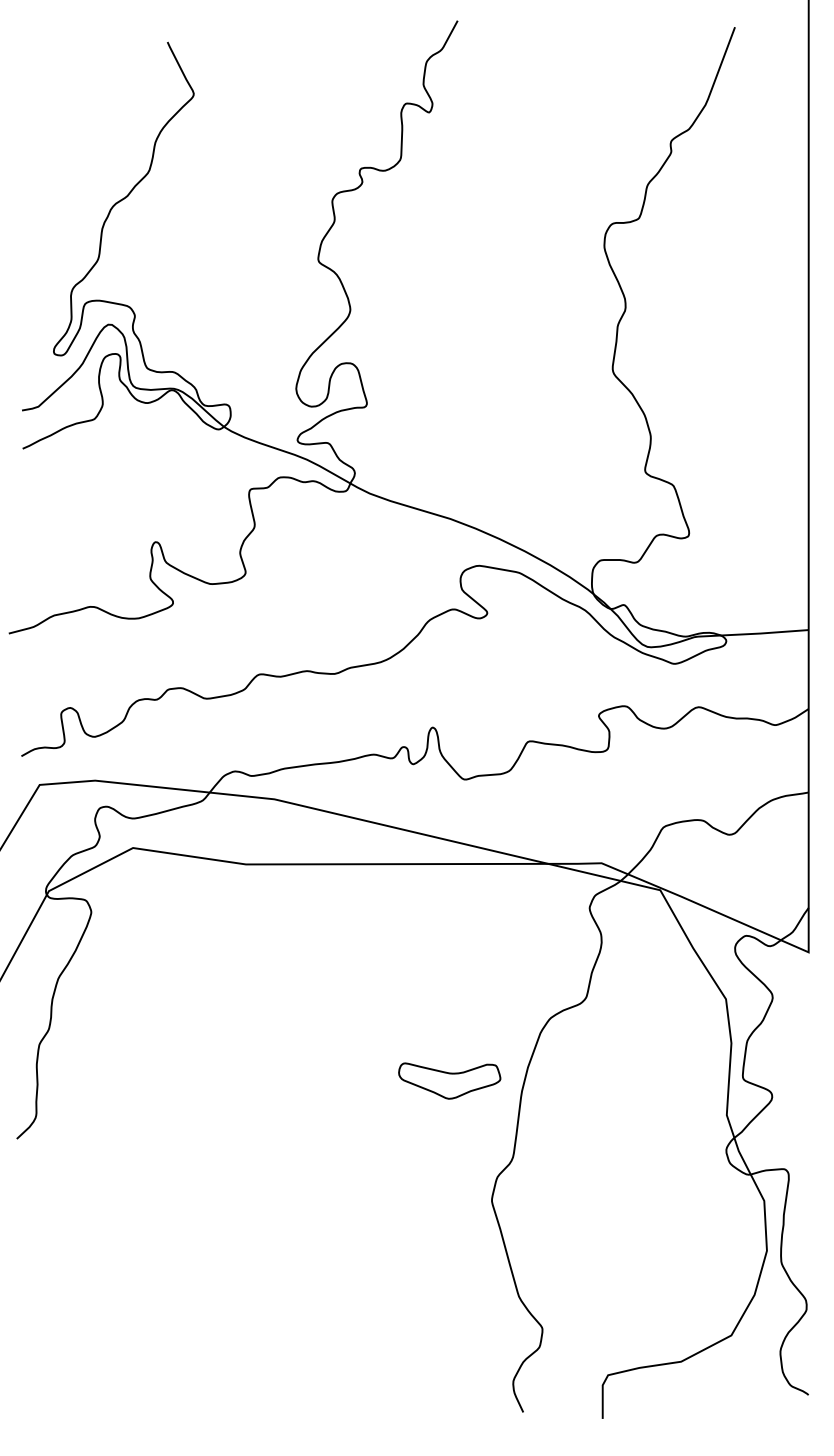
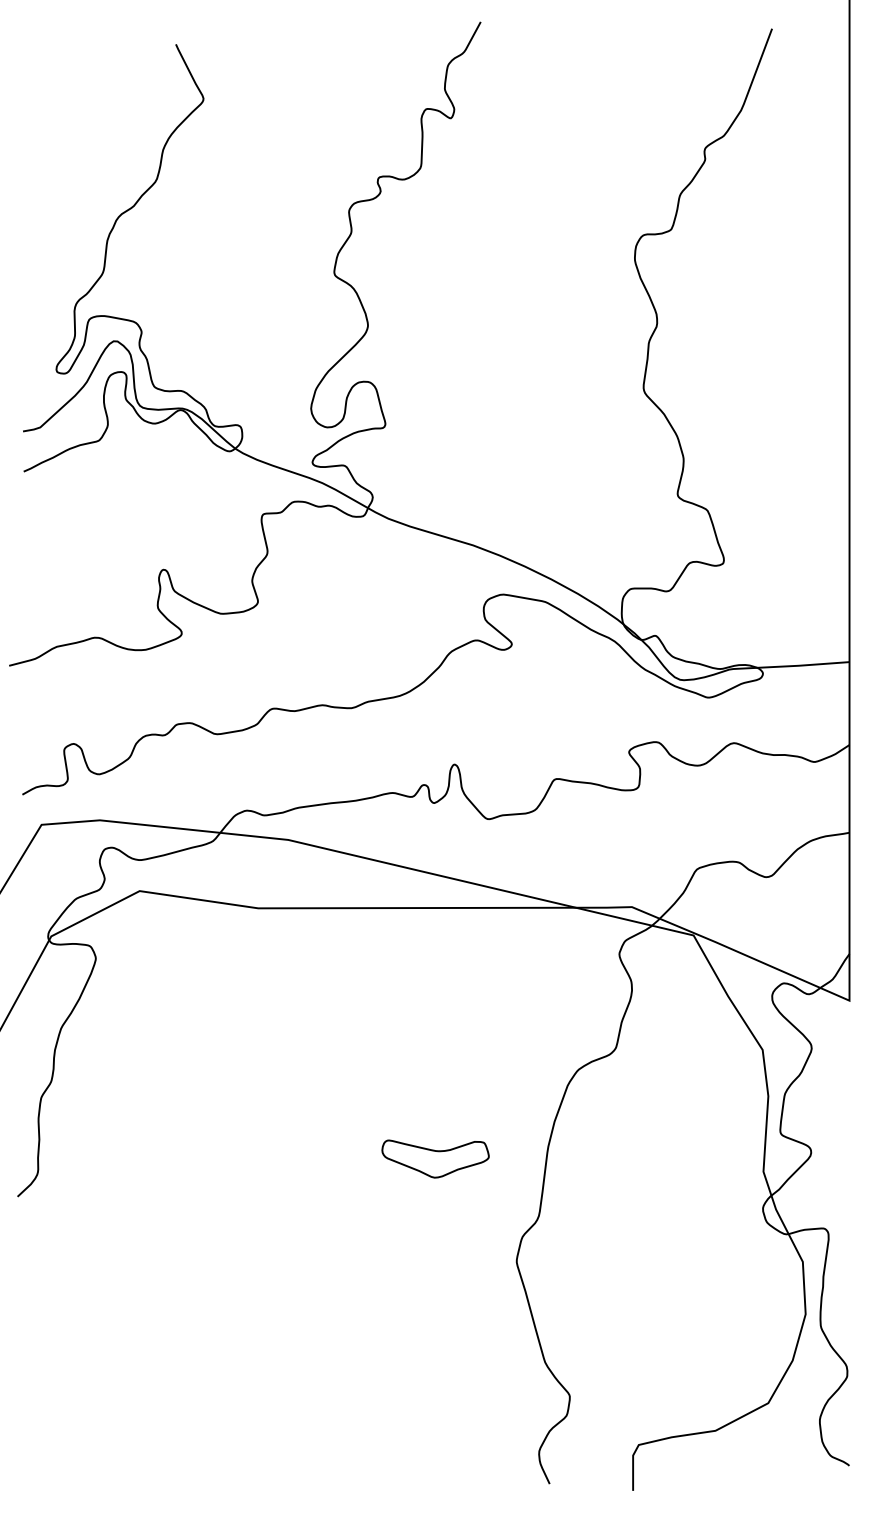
part: (449, 1080) -> (435, 1158), moved

